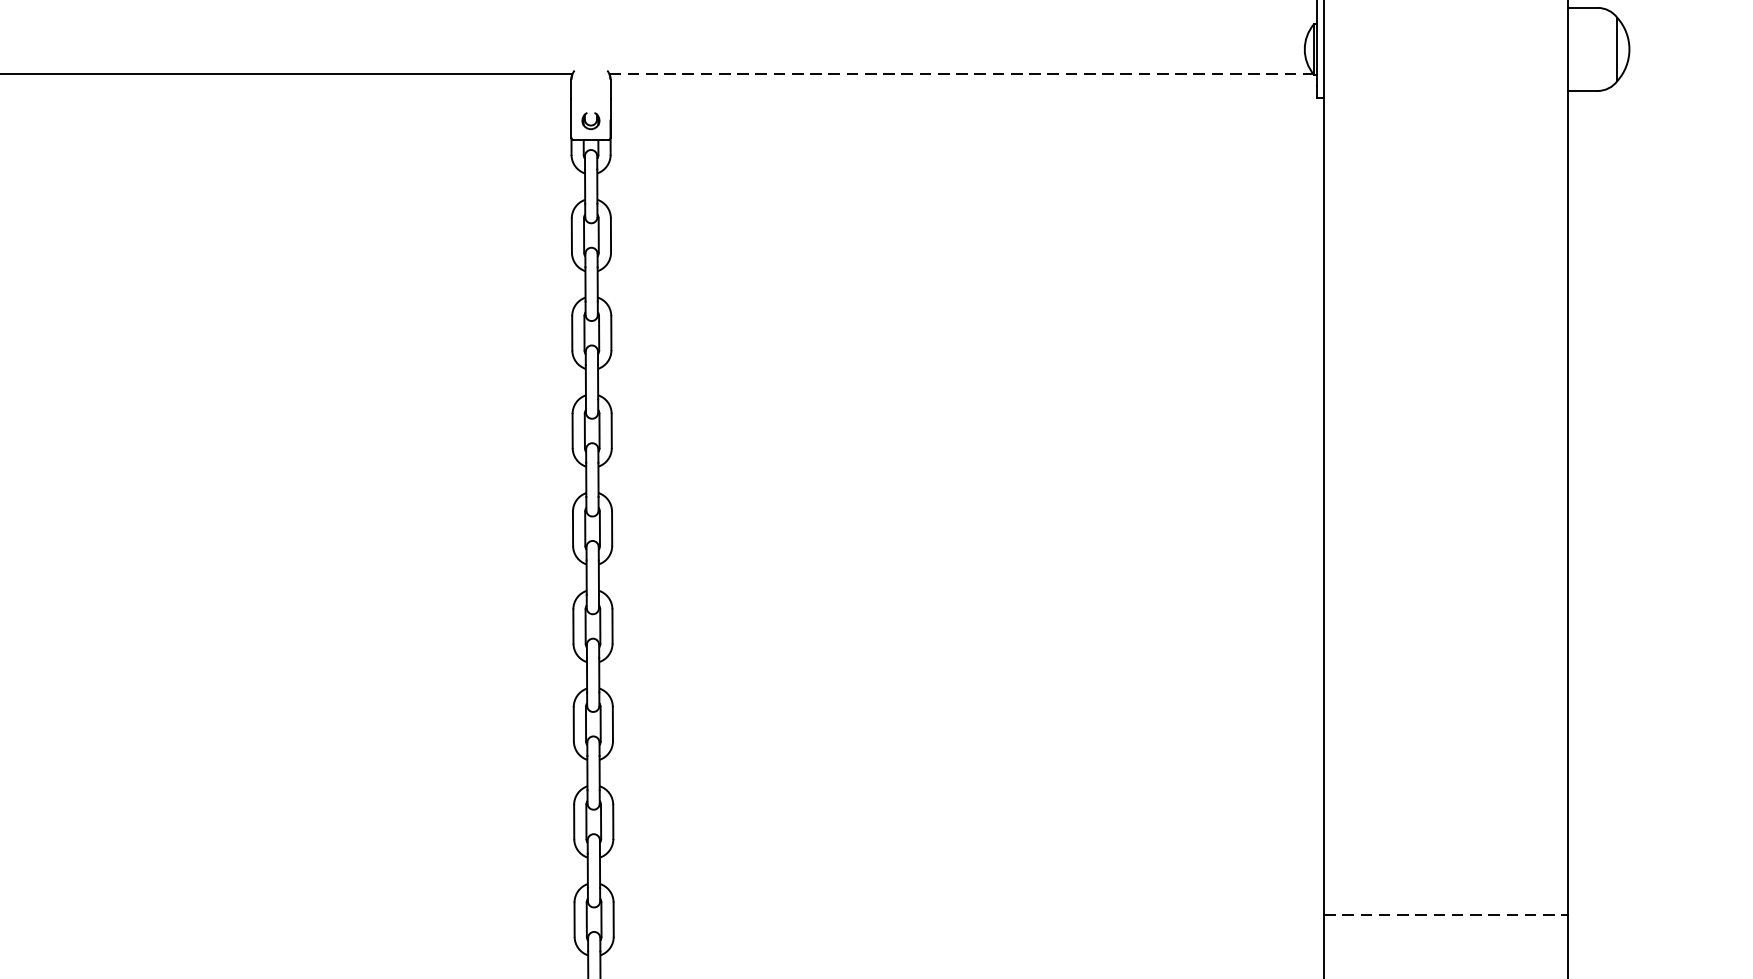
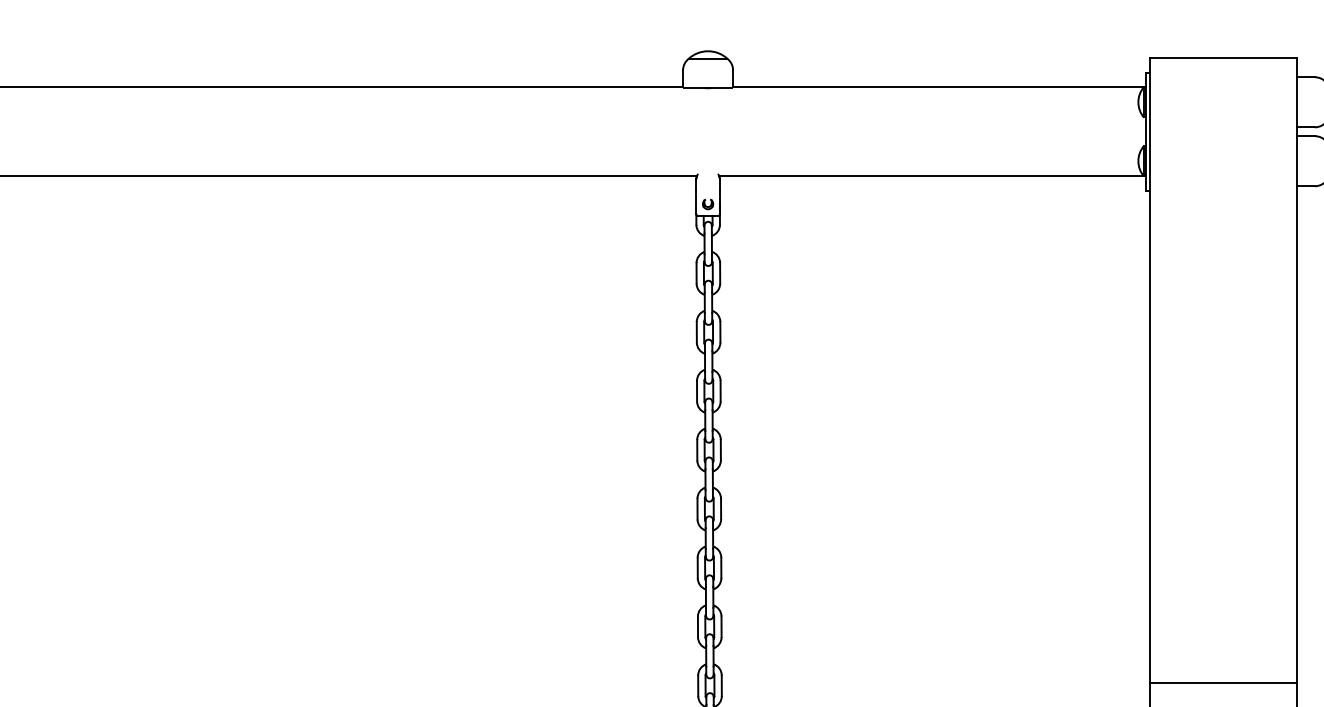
line: (961, 74) -> (931, 176), dashed -> solid
line: (1445, 915) -> (1223, 683), dashed -> solid

